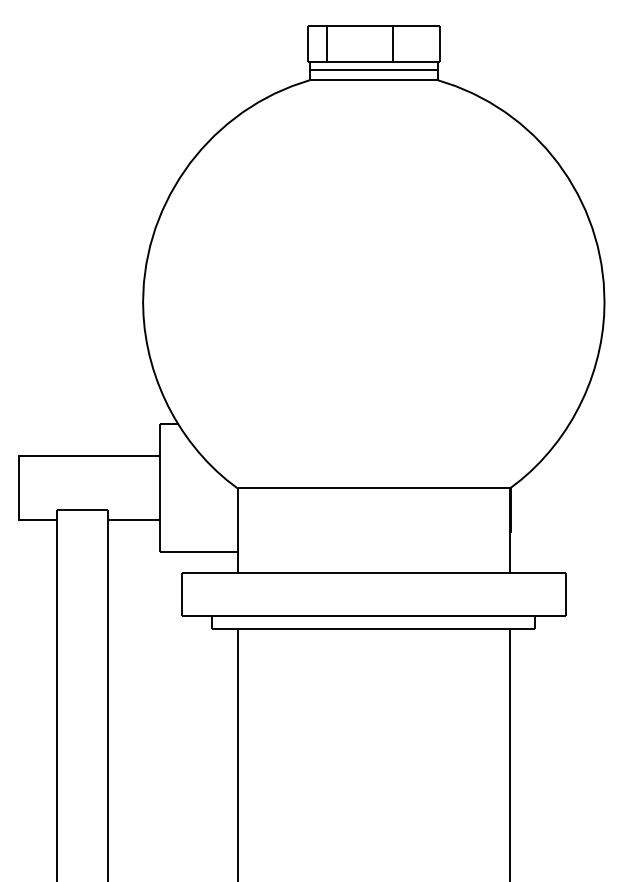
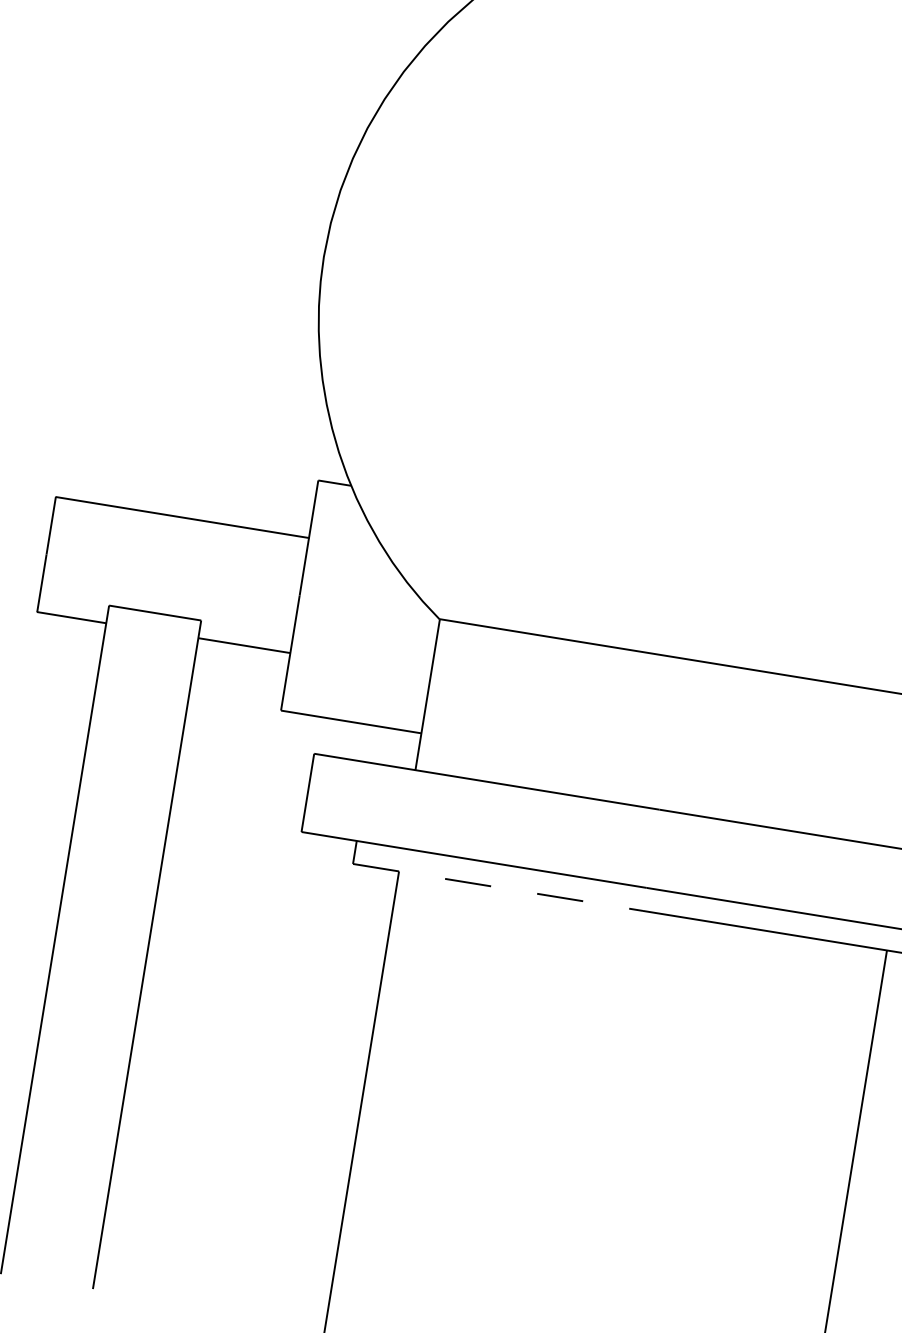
line: (293, 628) -> (498, 886), solid -> dashed

